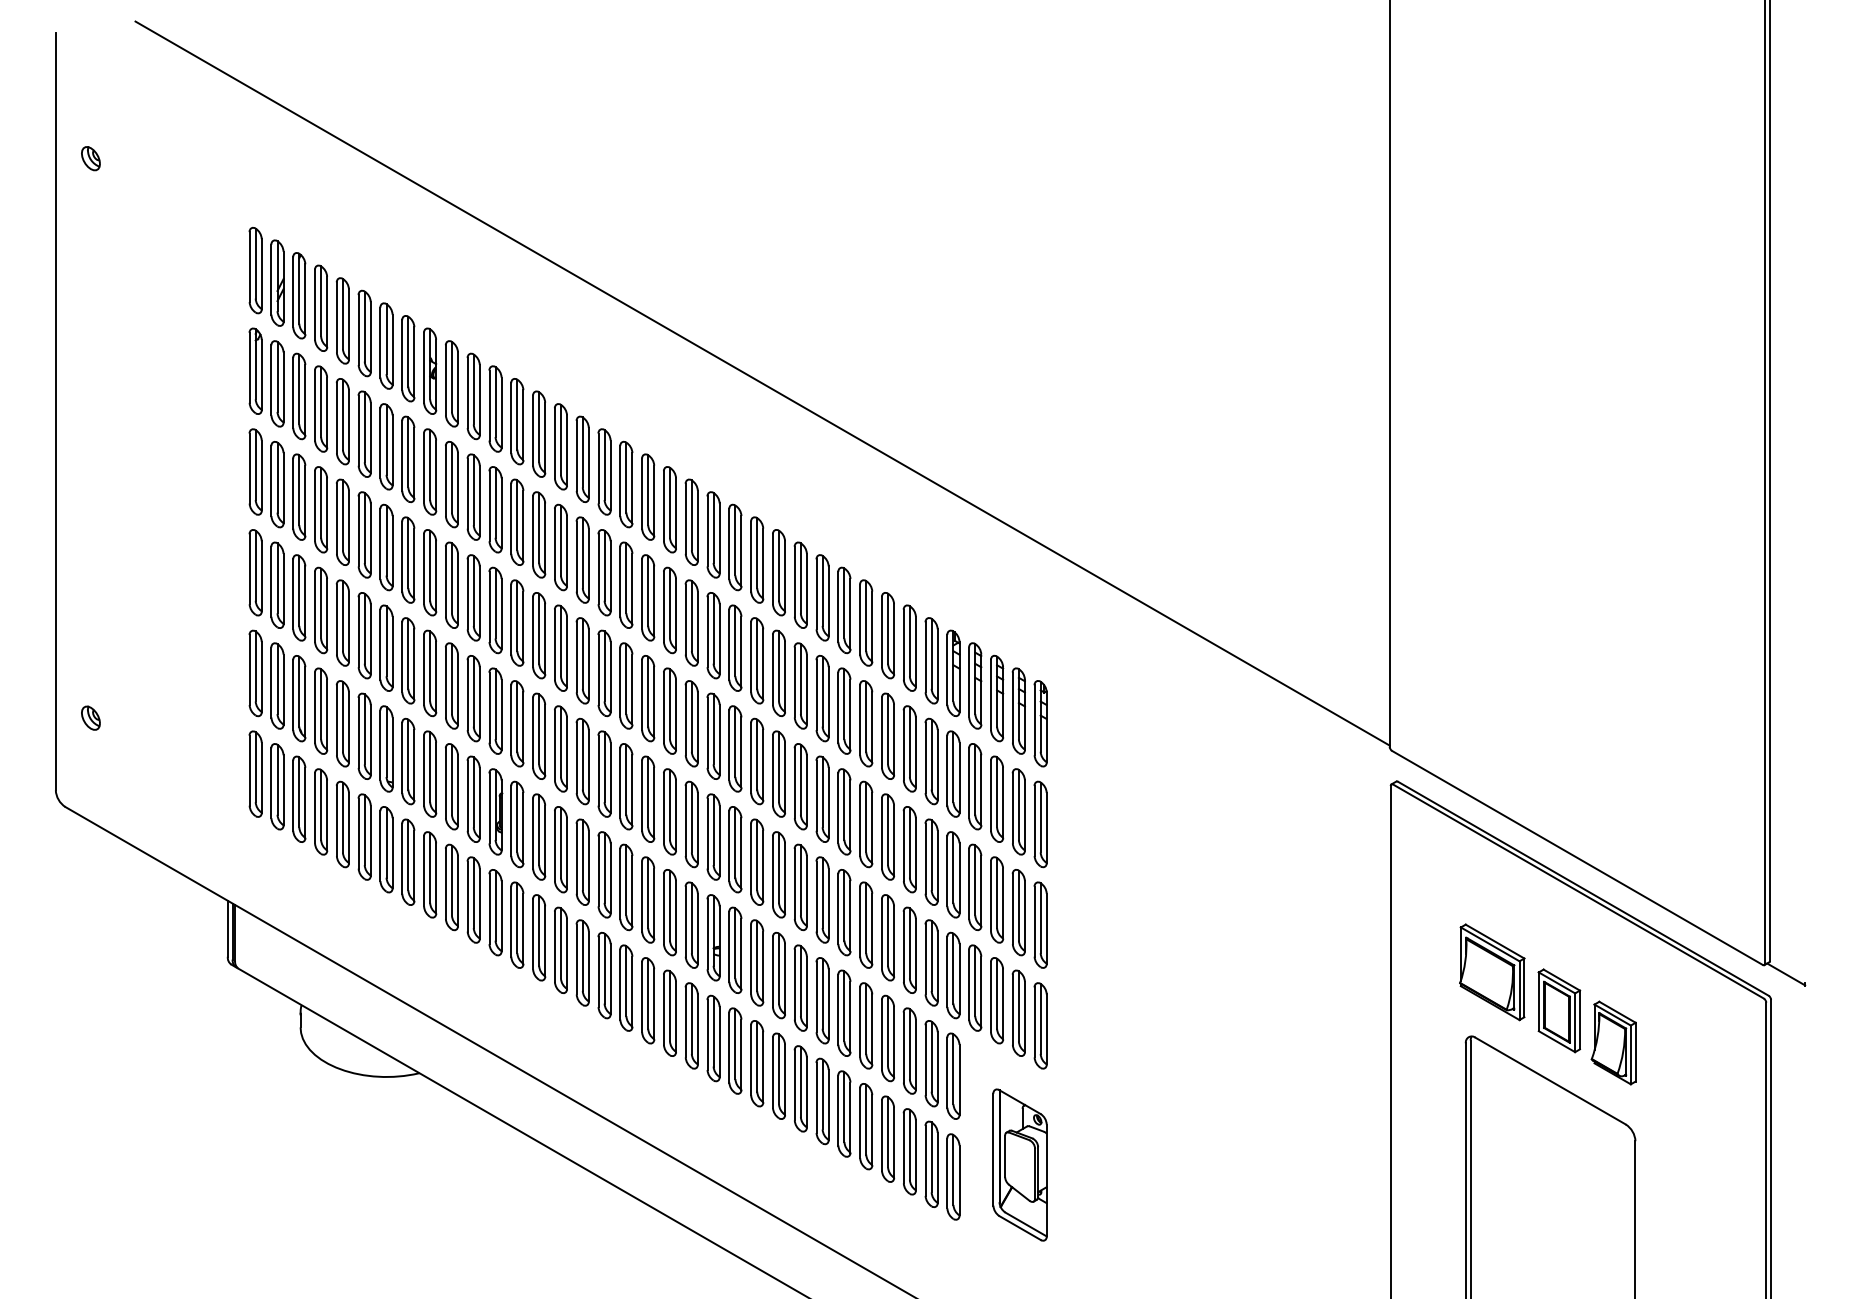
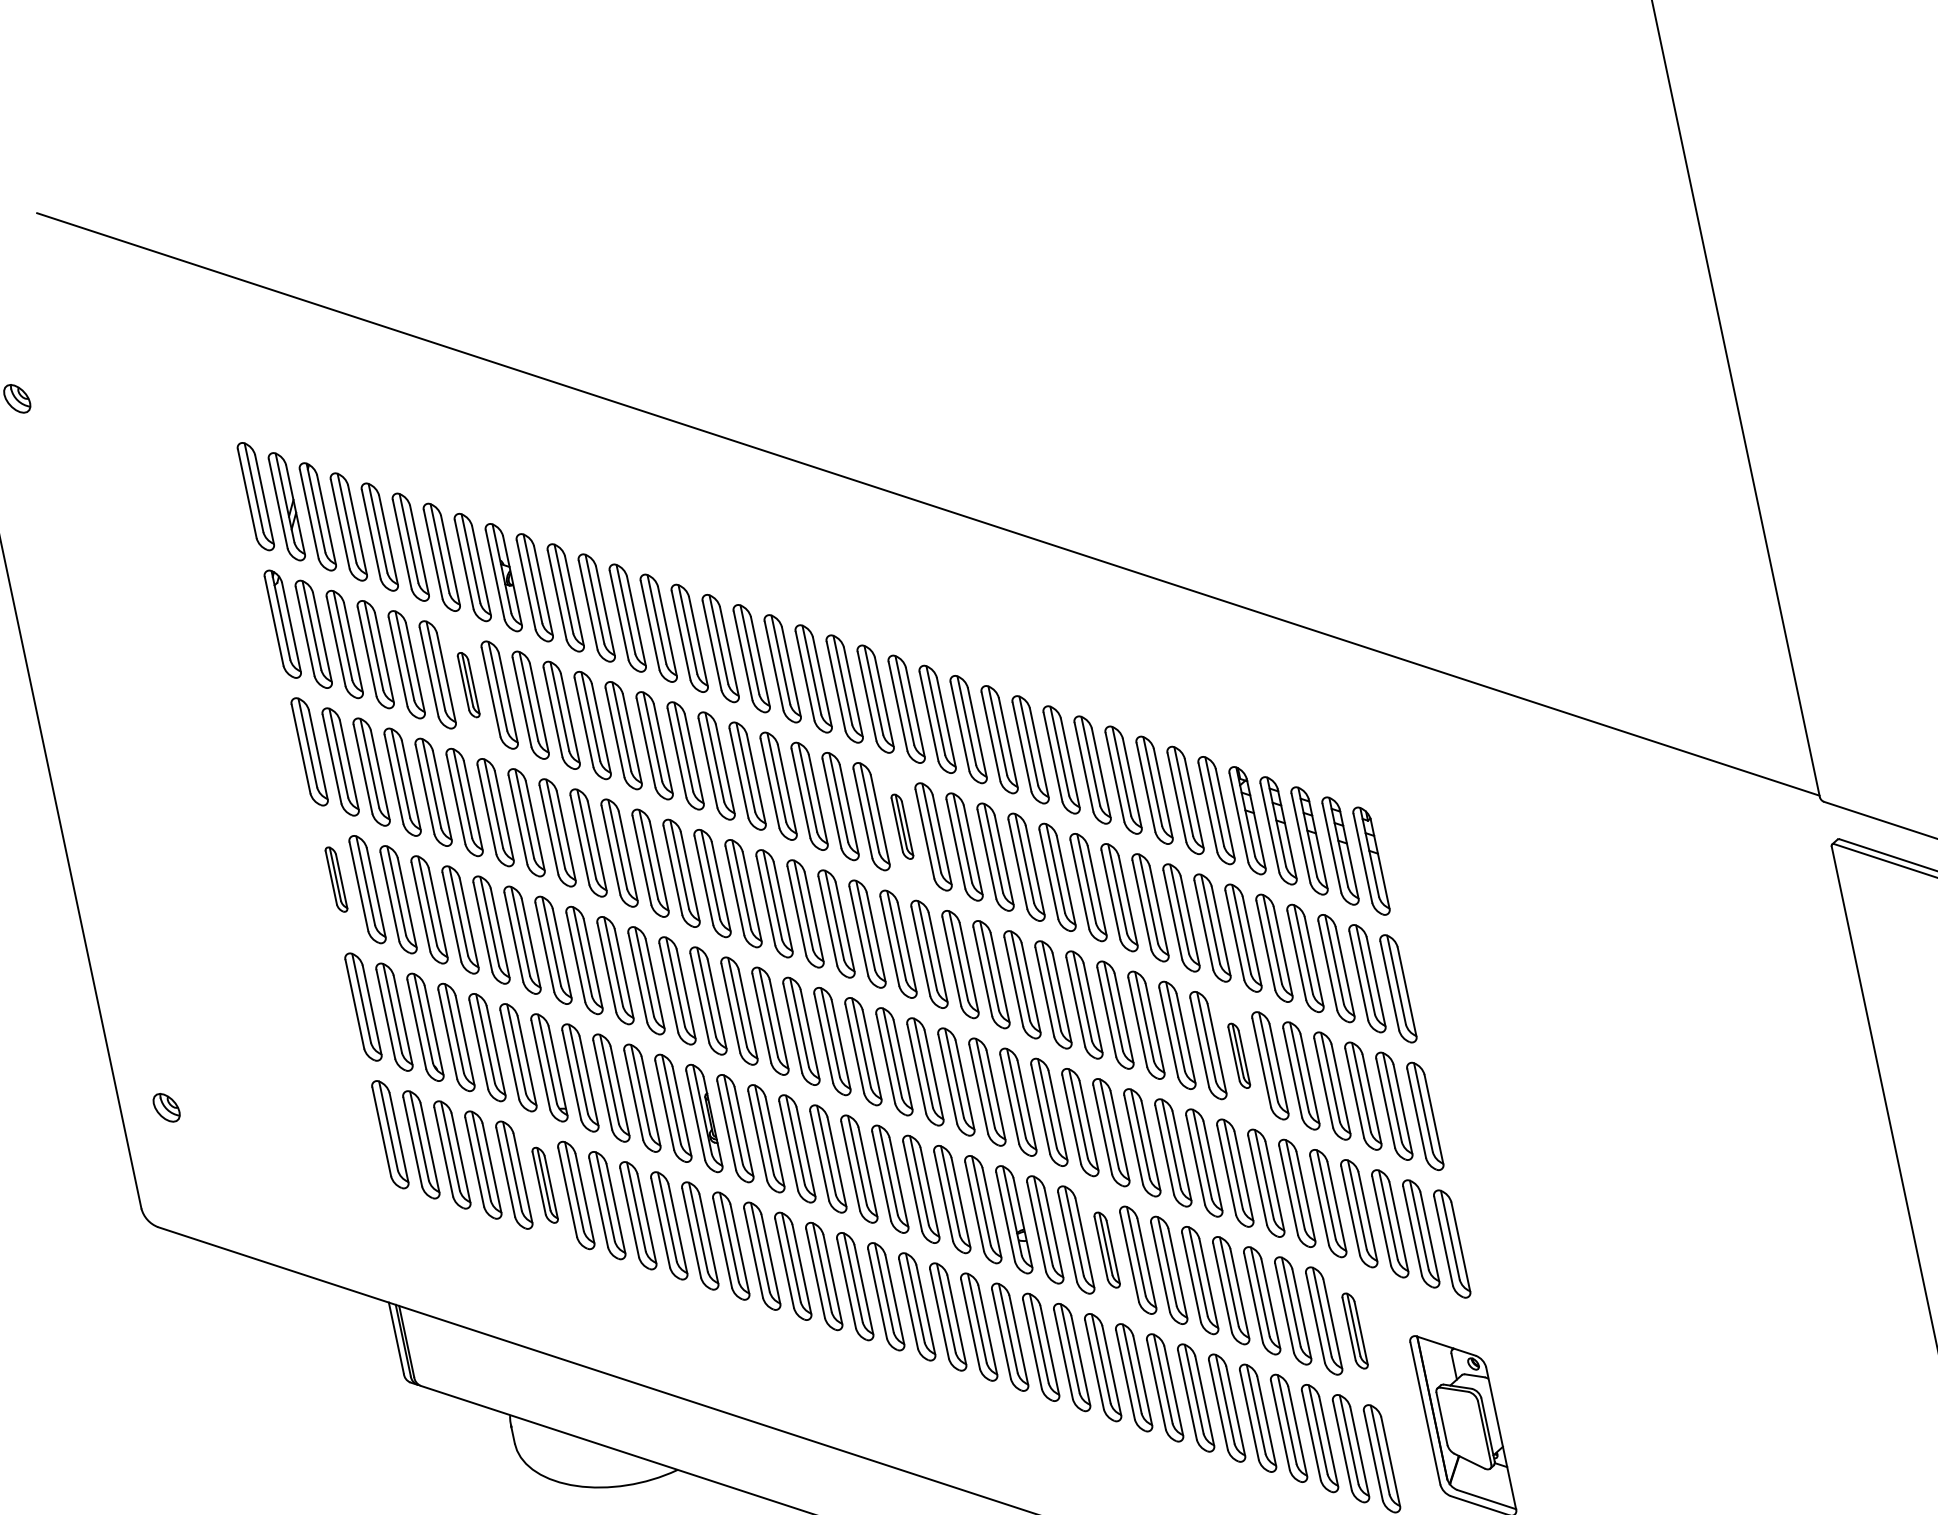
part: (386, 446) -> (468, 684), size x0.6
part: (255, 572) -> (336, 879), size x0.6
part: (691, 622) -> (902, 826), size x0.6
part: (364, 836) -> (544, 1184), size x0.7
part: (909, 849) -> (1238, 1055), size x0.6
part: (778, 975) -> (1106, 1250), size x0.7
part: (953, 1075) -> (1354, 1330), size x0.7

